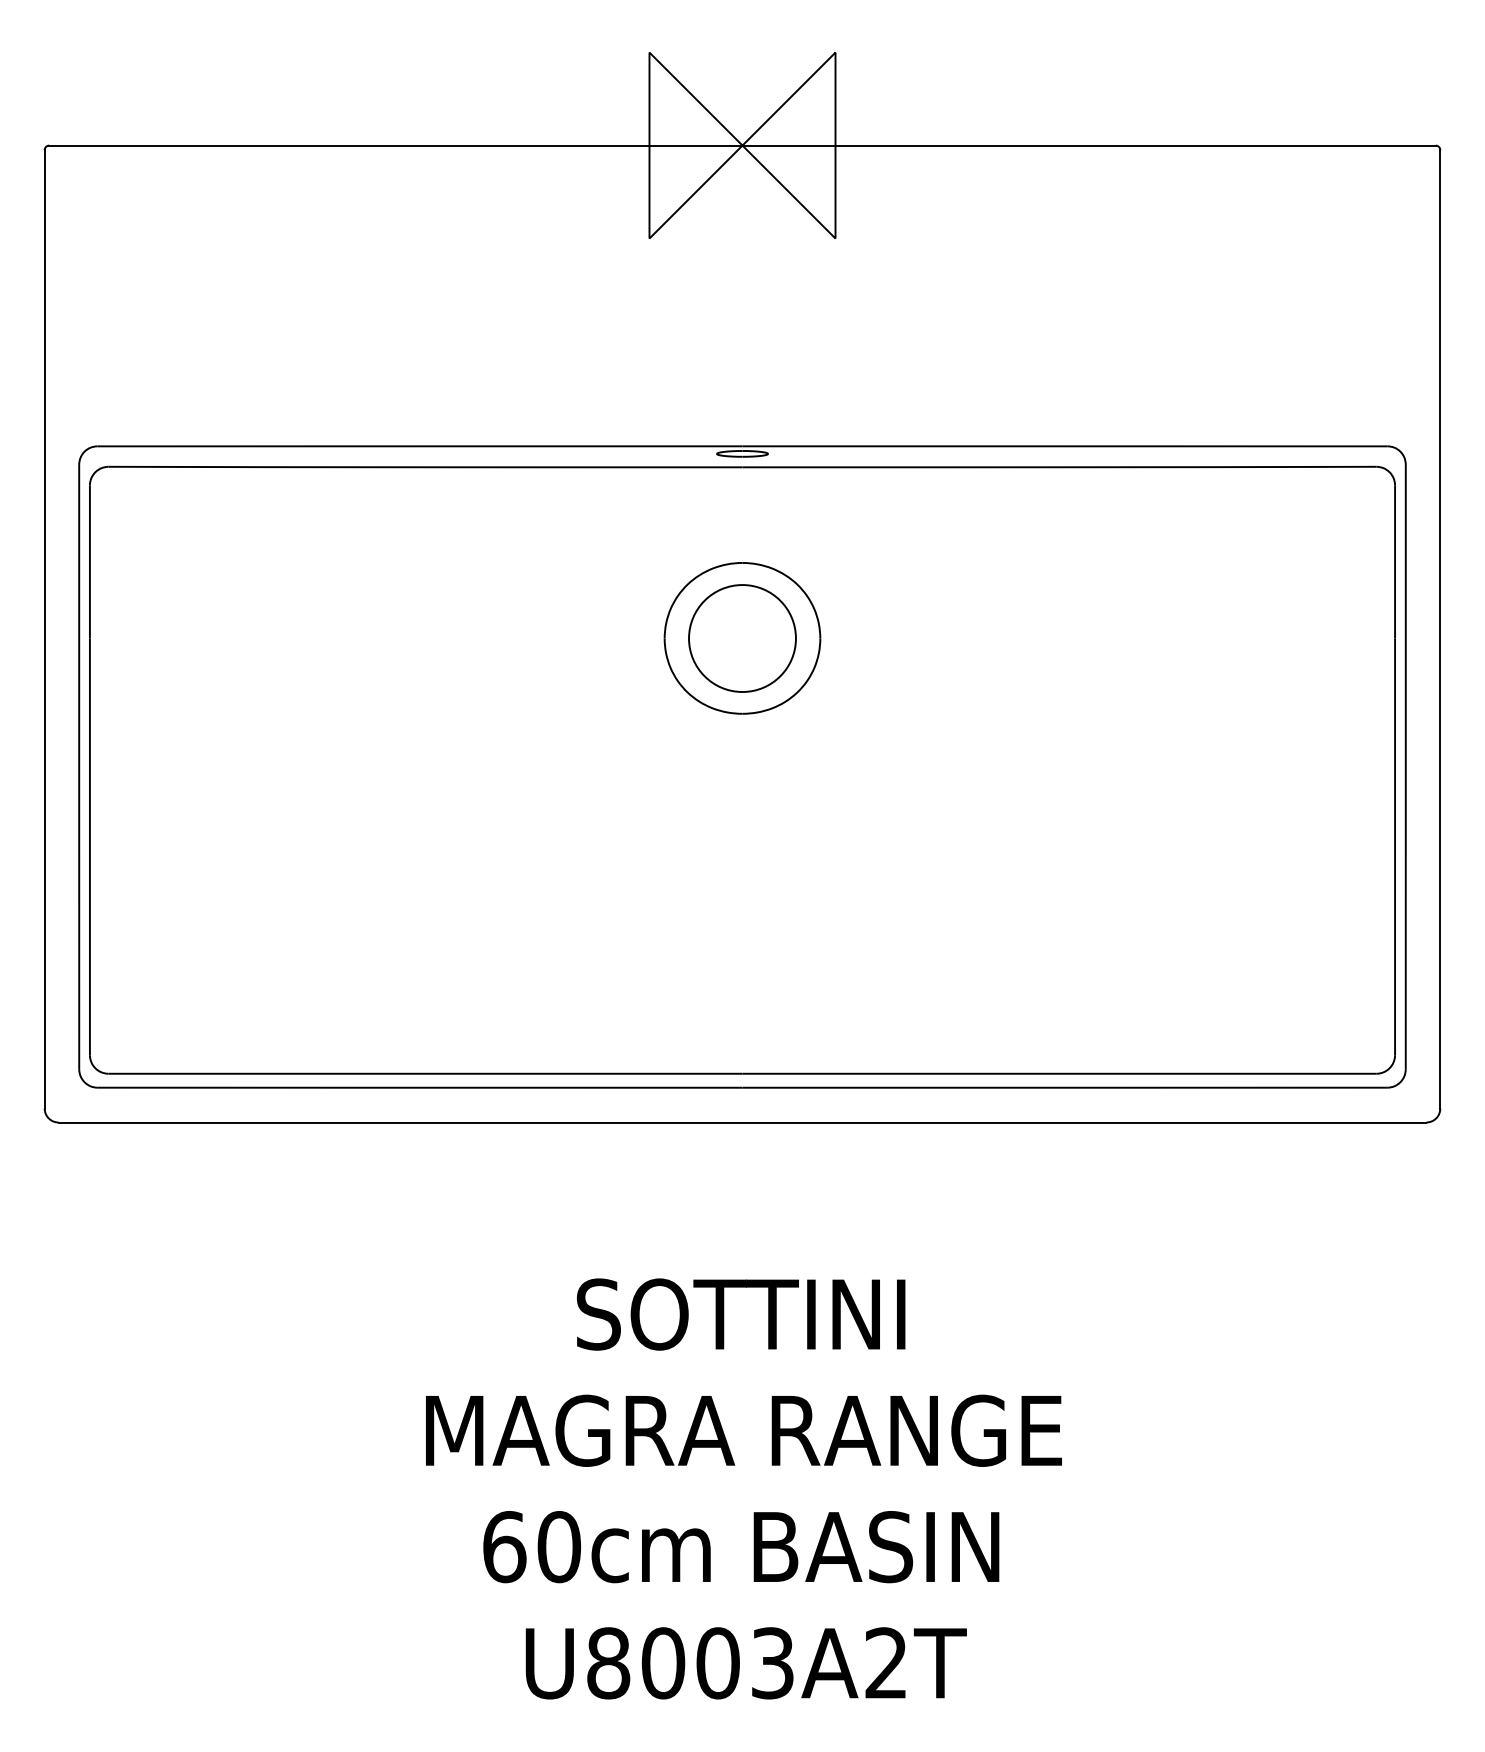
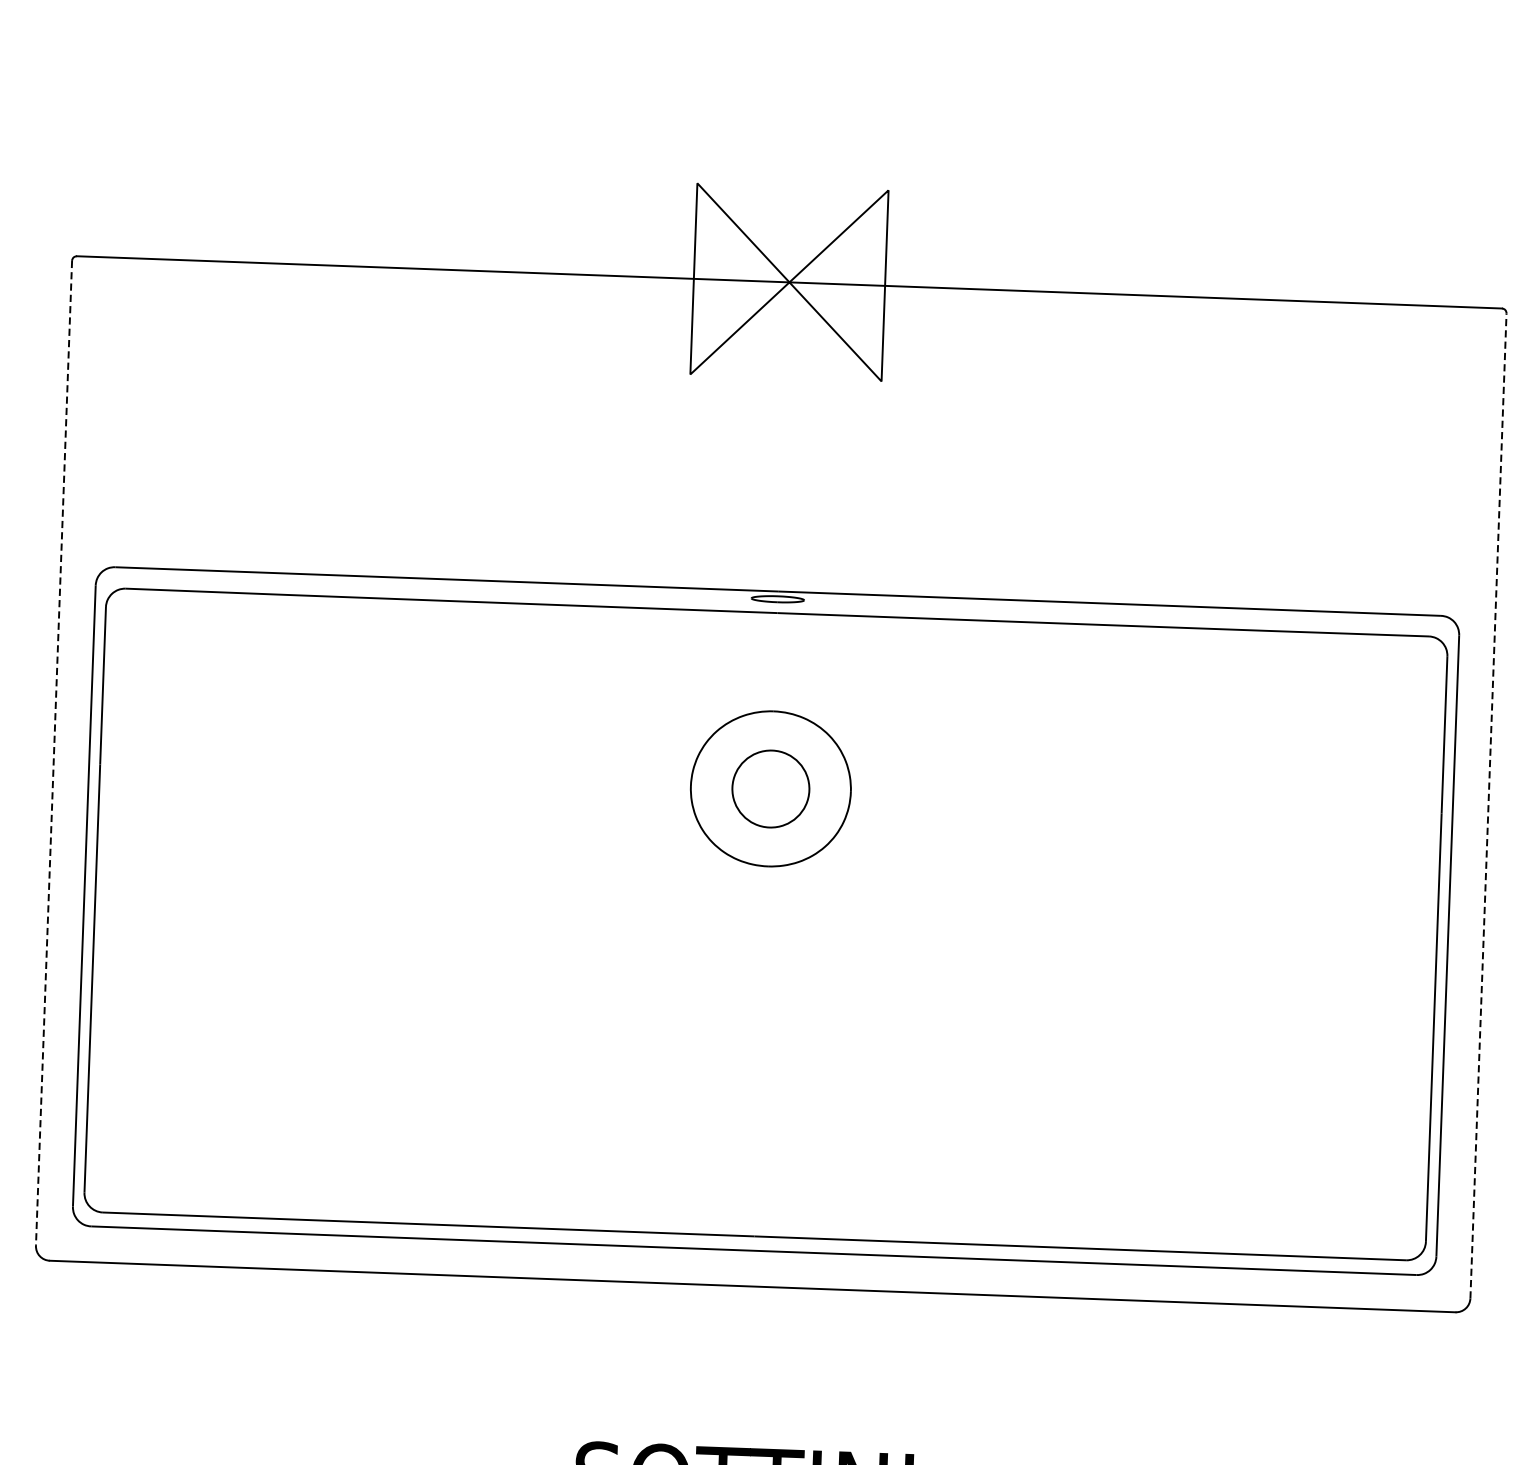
line: (1440, 628) -> (1488, 805), solid -> dashed
line: (44, 629) -> (53, 753), solid -> dashed
circle: (742, 638) -> (770, 789), size x0.7

